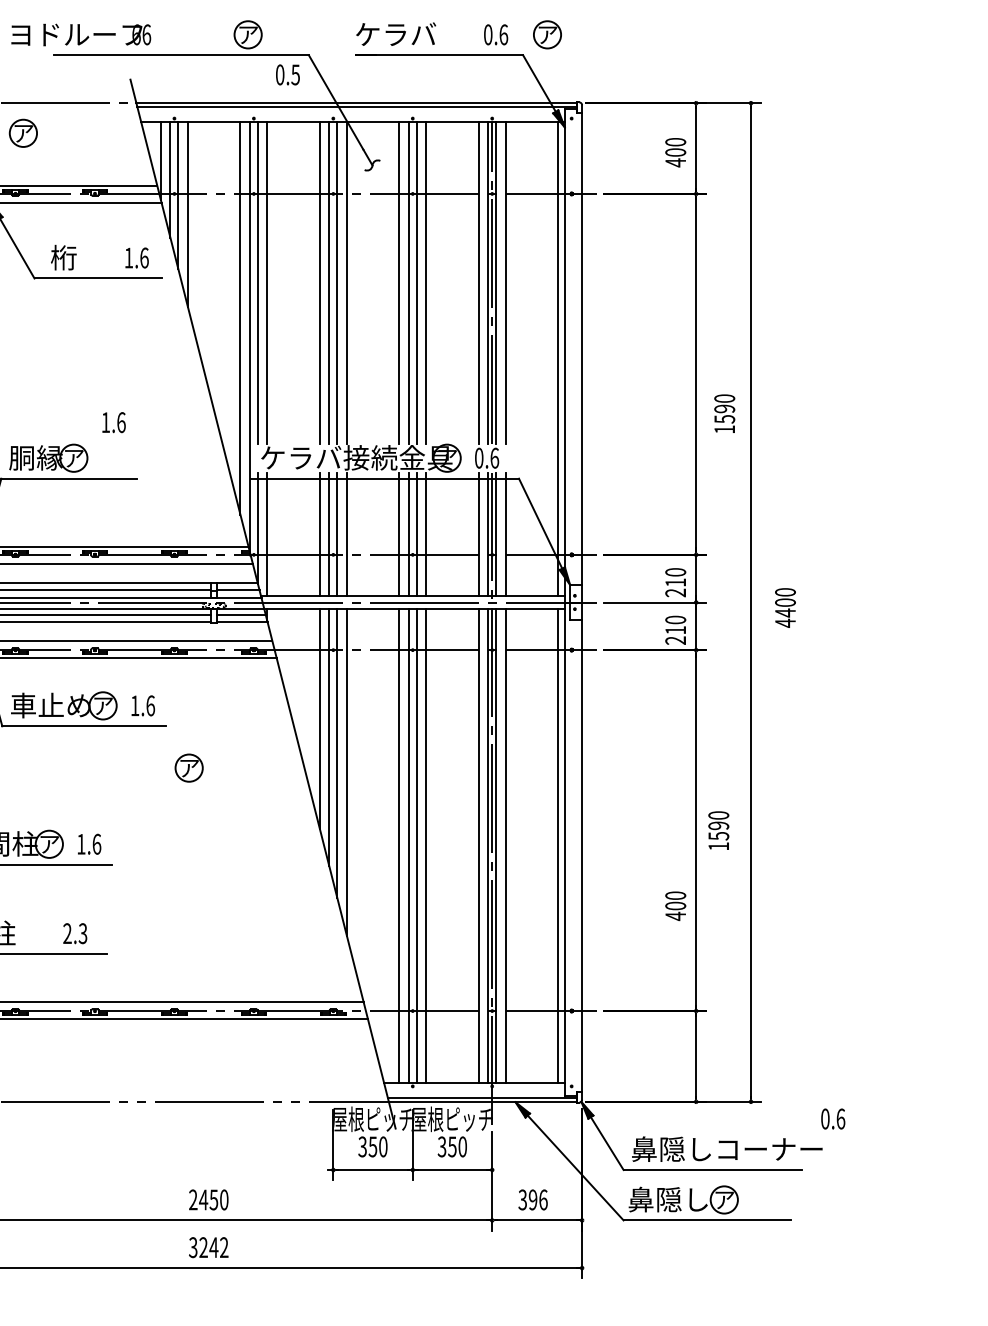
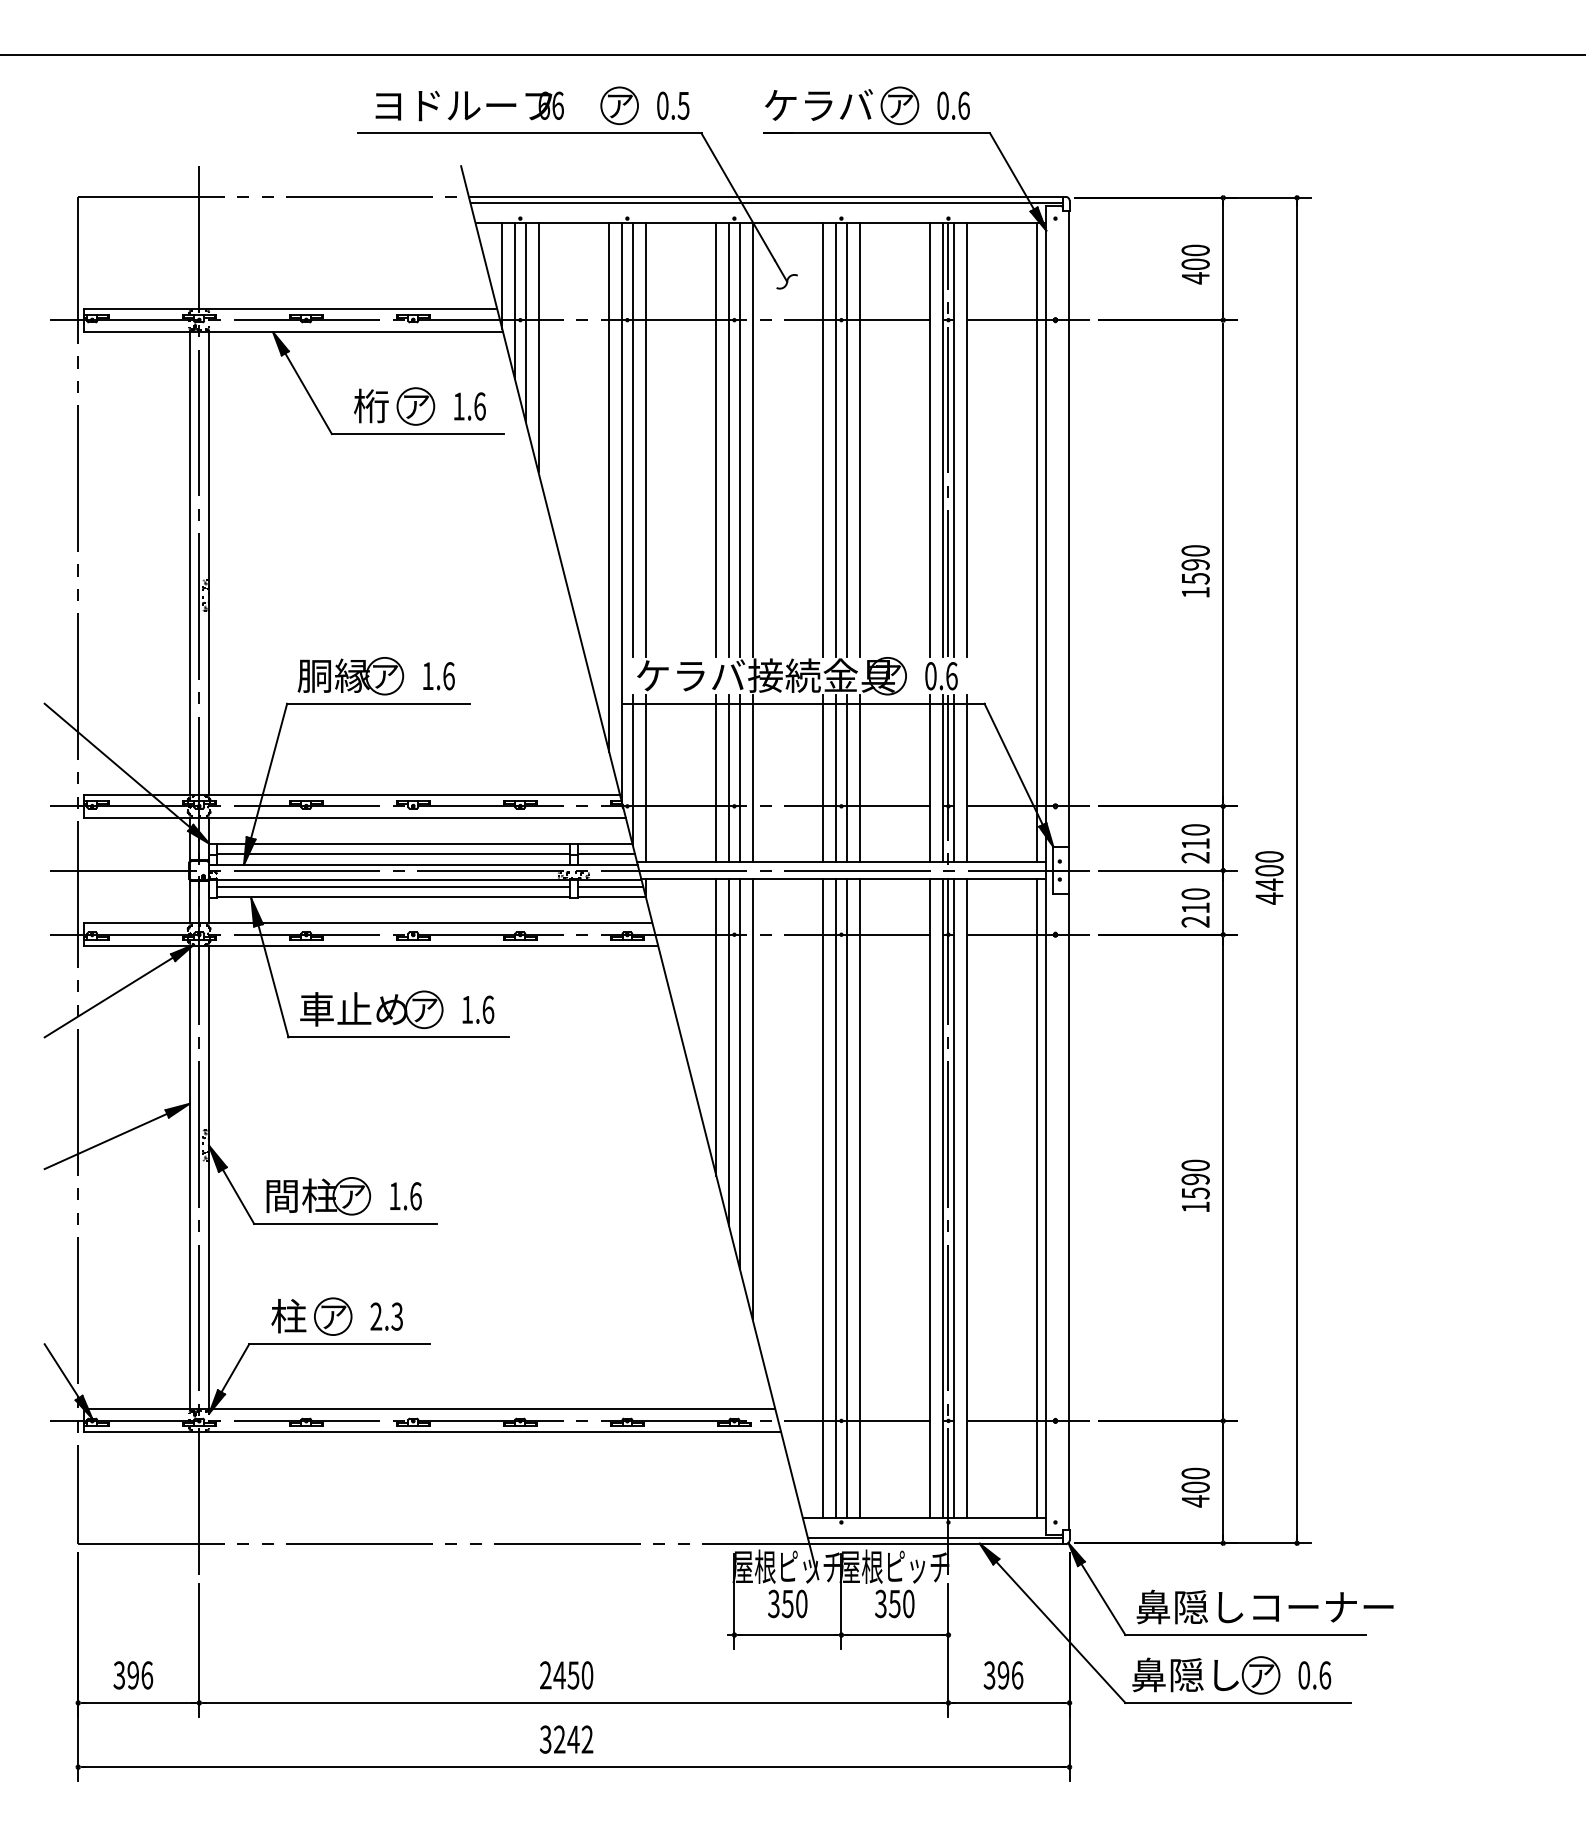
text: (81, 34) -> (469, 105), moved
part: (547, 34) -> (899, 105), moved
text: (288, 74) -> (673, 105), moved
part: (23, 133) -> (415, 406), moved
text: (724, 413) -> (1195, 571), moved
text: (113, 422) -> (438, 676), moved
text: (785, 607) -> (1269, 877), moved
part: (189, 768) -> (333, 1316), moved
text: (718, 830) -> (1195, 1185), moved
text: (675, 906) -> (1195, 1487), moved
text: (832, 1119) -> (1314, 1675), moved

